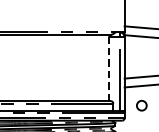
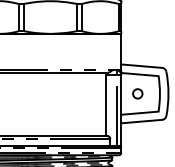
line: (109, 68) -> (106, 105), dashed -> solid
circle: (141, 105) -> (137, 93), moved

